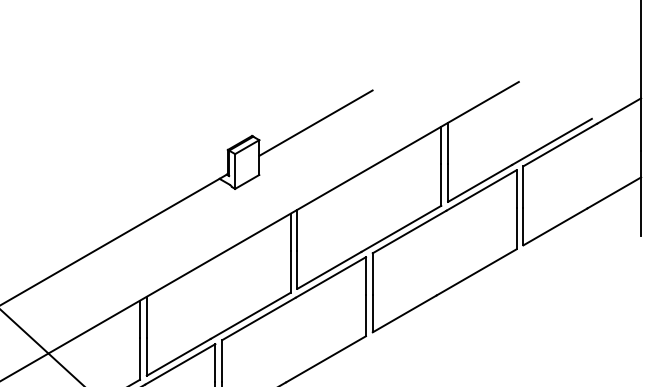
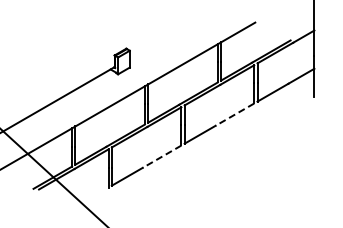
line: (314, 123) -> (156, 42), removed
line: (475, 272) -> (234, 114), solid -> dashed
line: (324, 358) -> (161, 156), solid -> dashed

